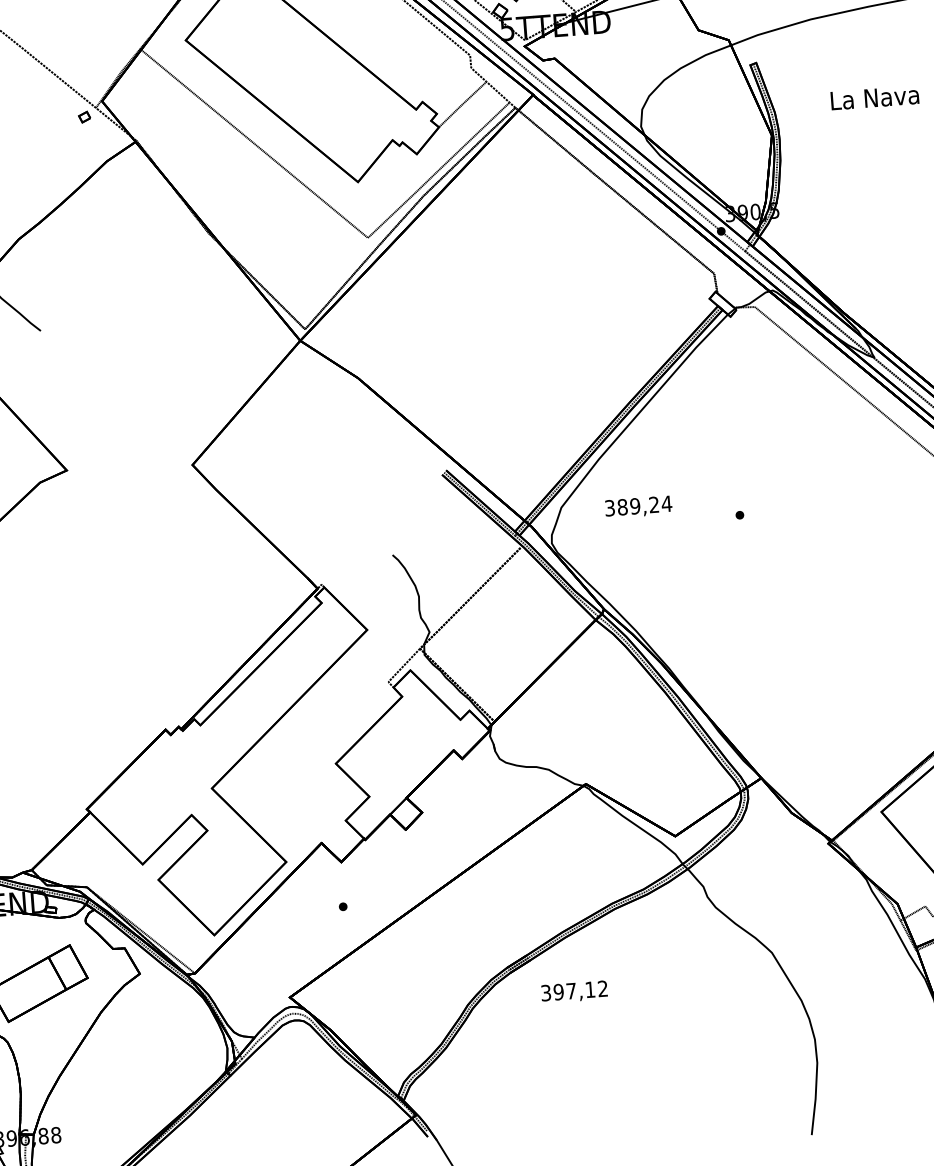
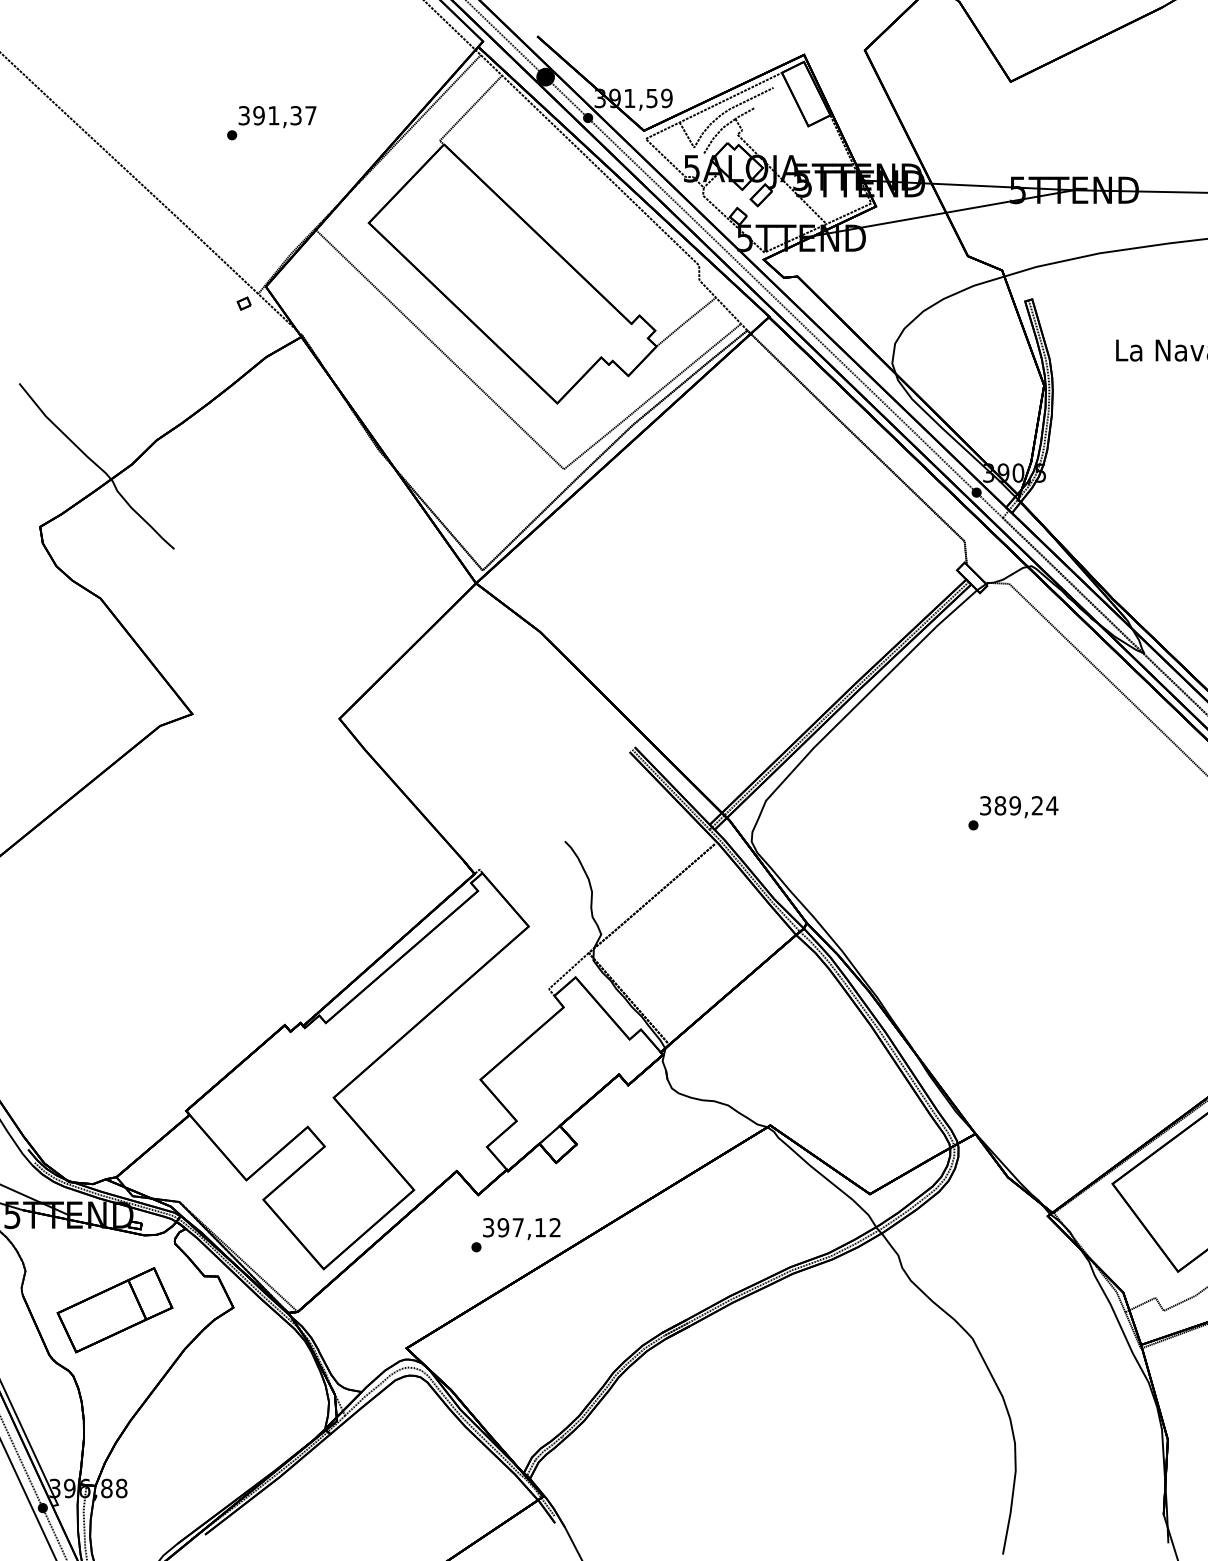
text: (639, 507) -> (1019, 807), moved
text: (574, 992) -> (521, 1229), moved

